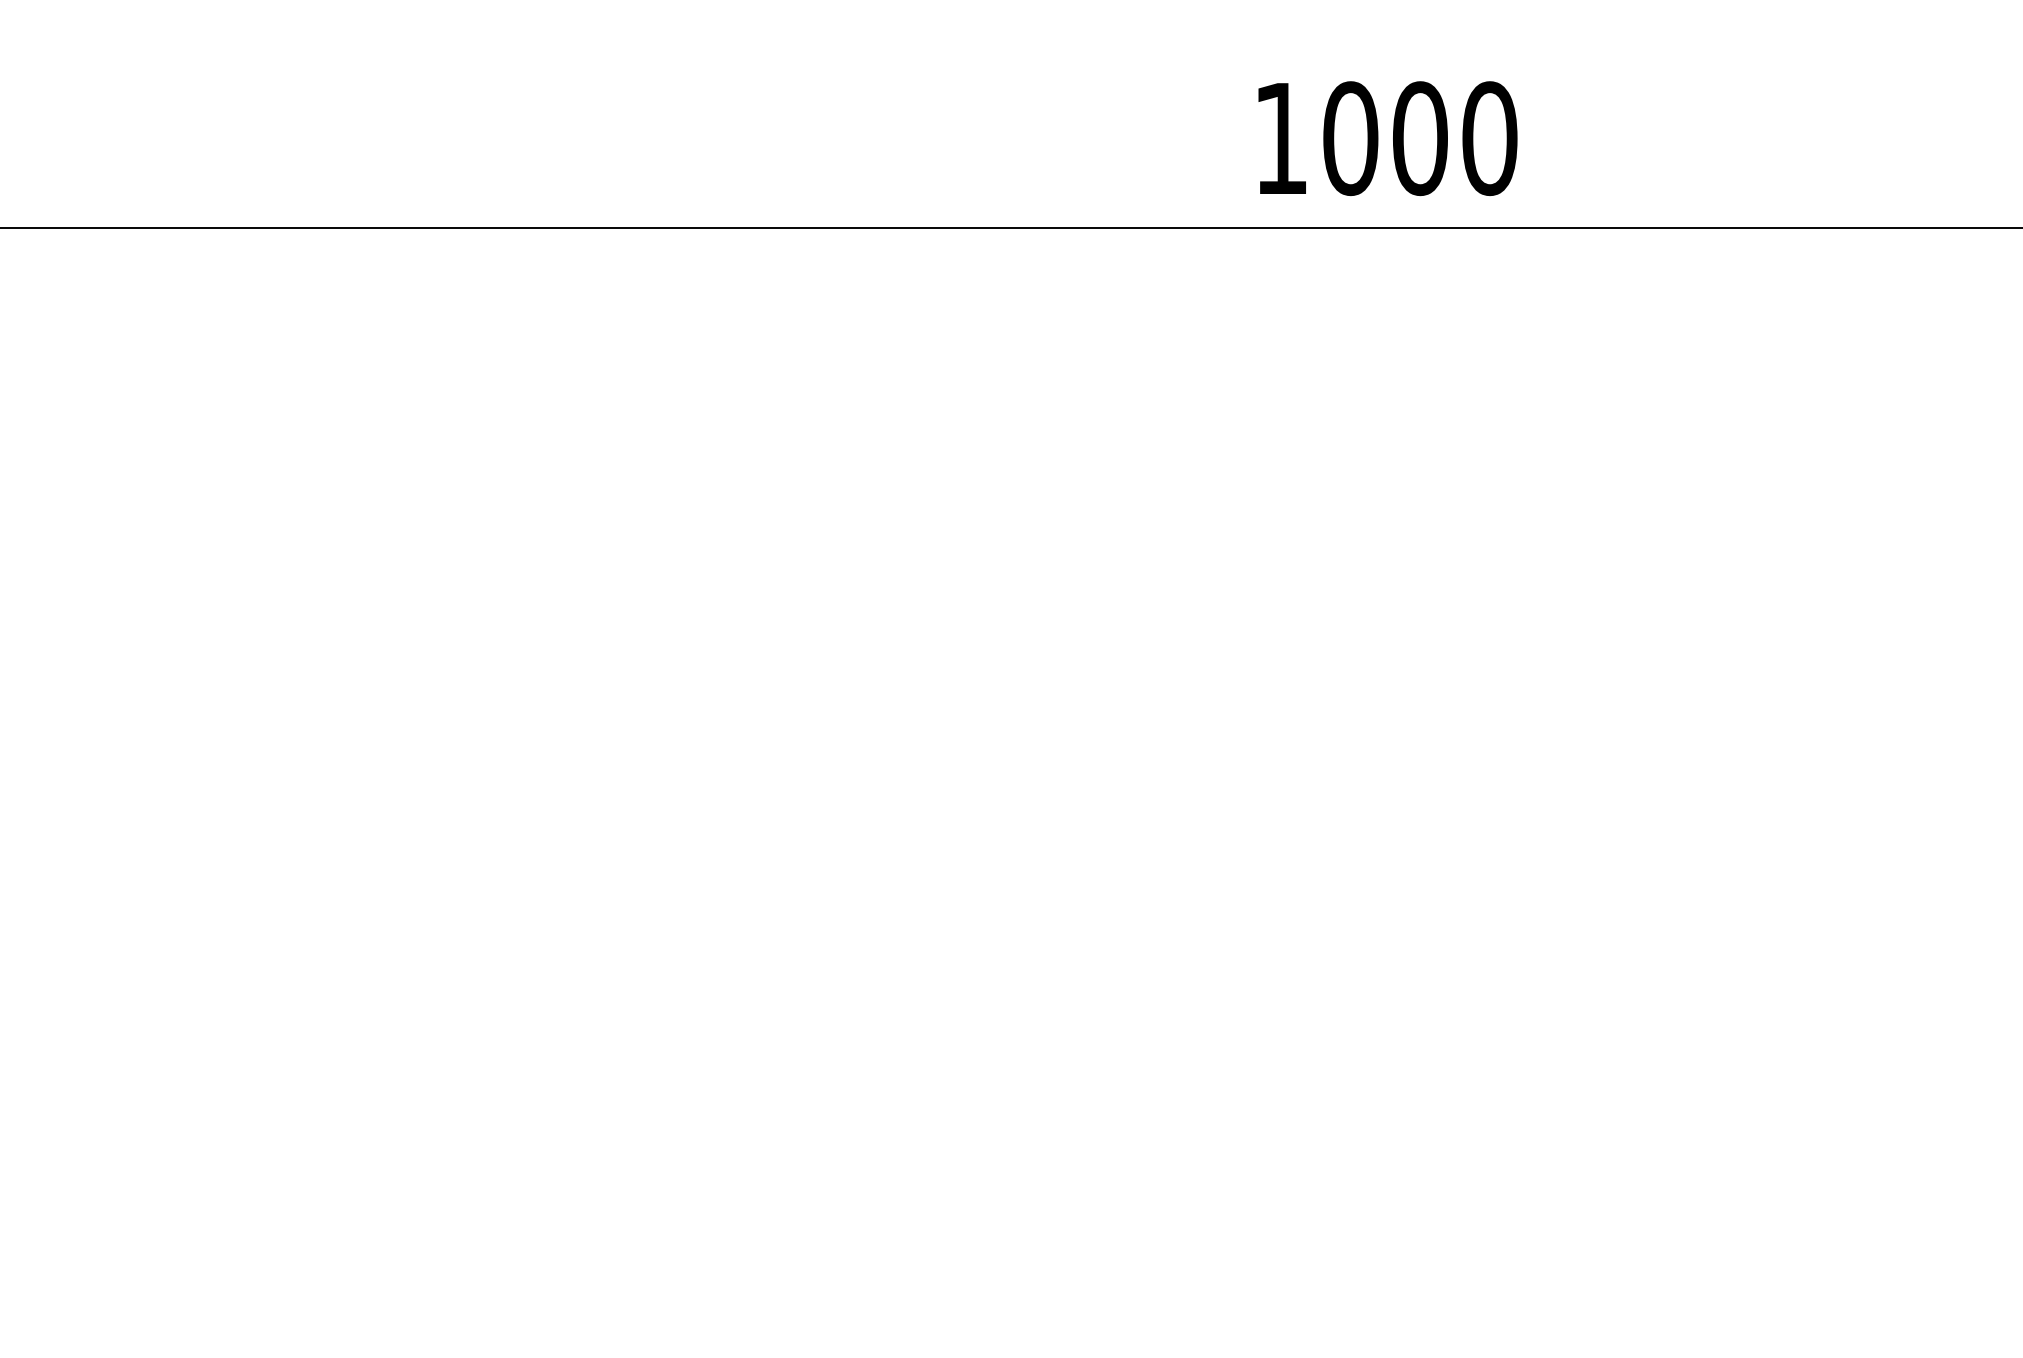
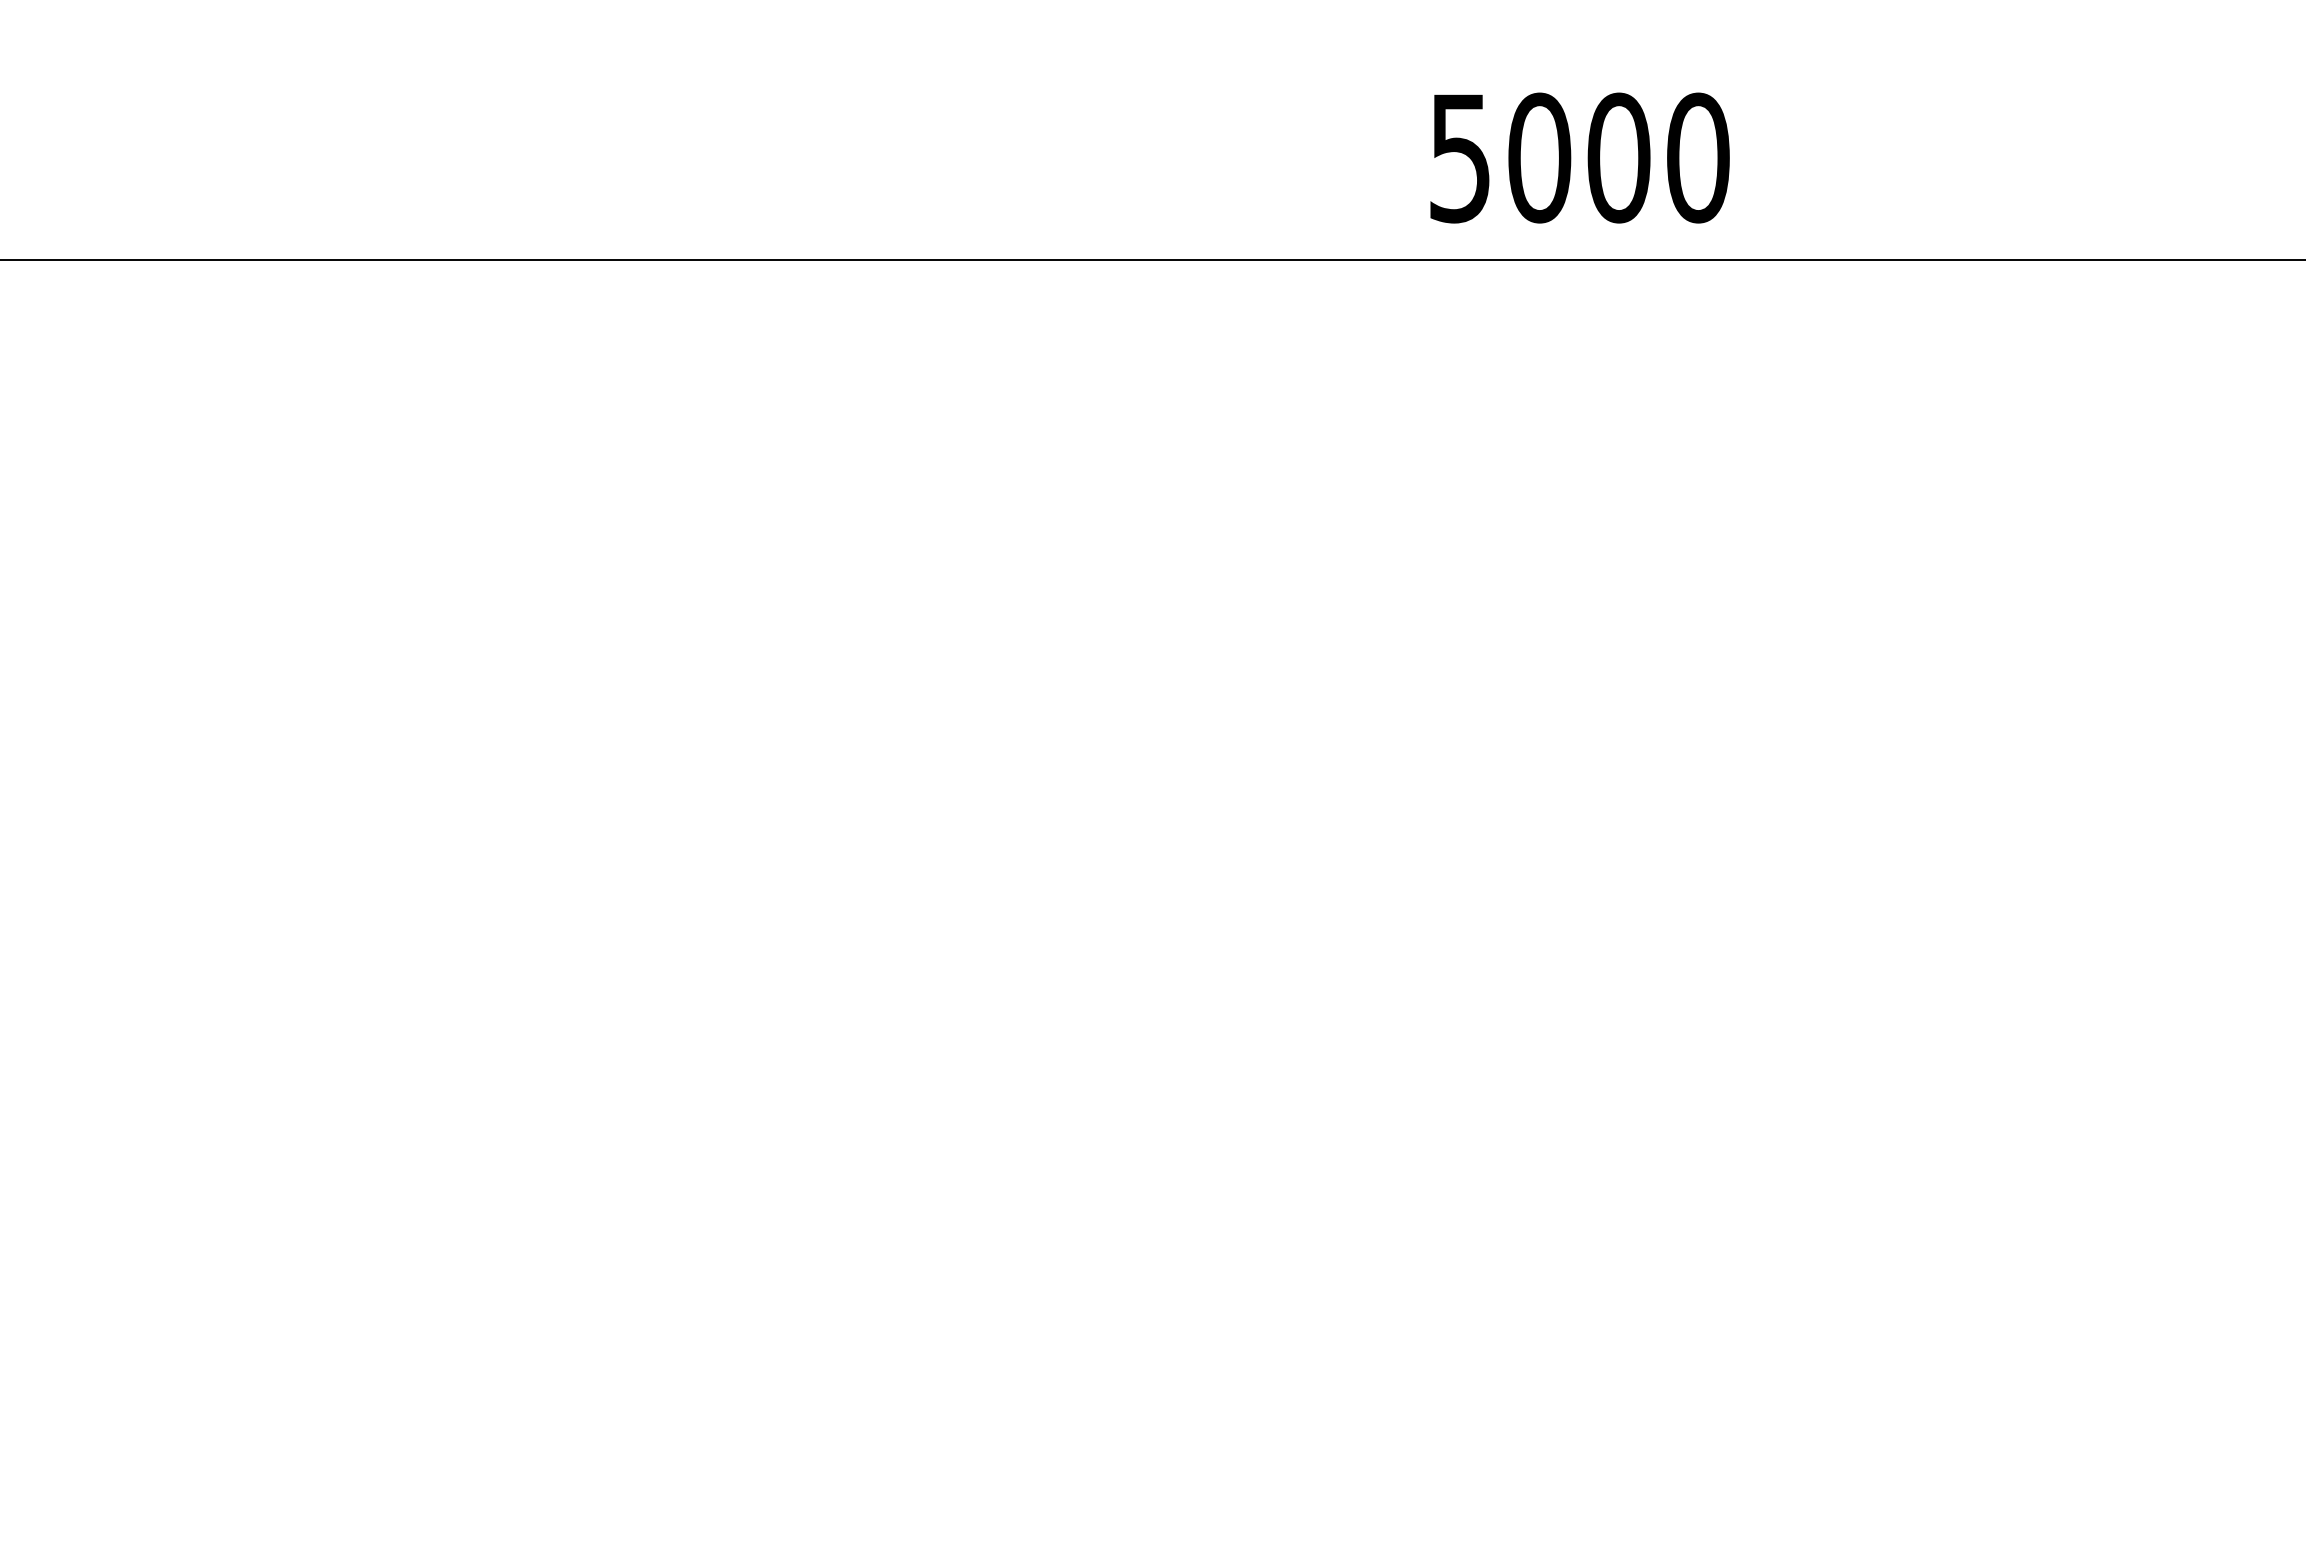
text: (1280, 139) -> (1459, 158), 1000 -> 5000

